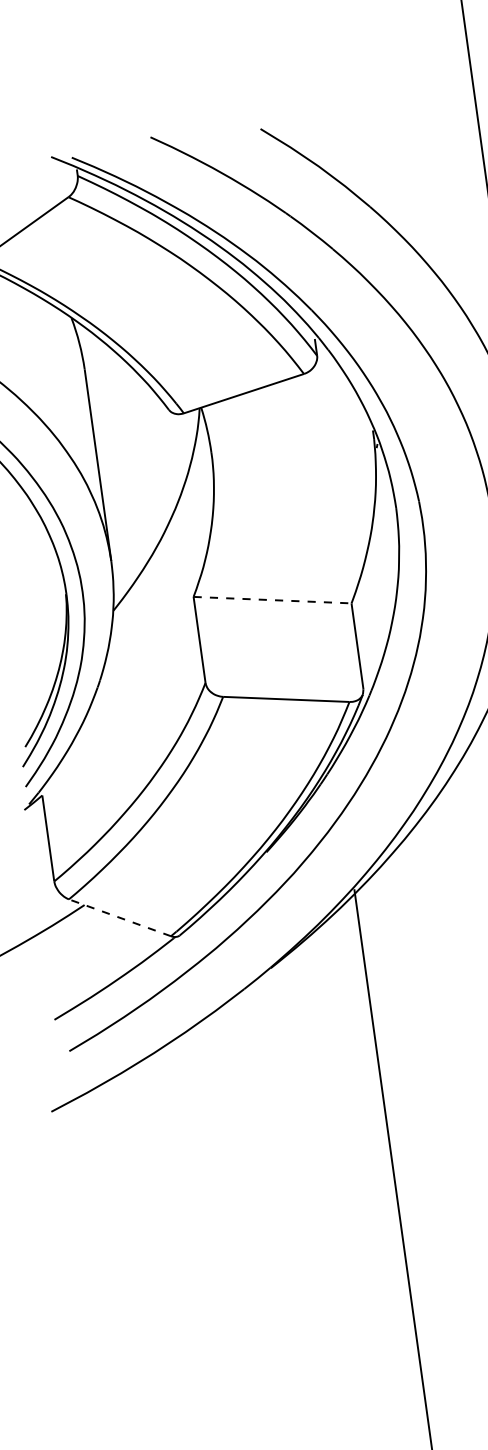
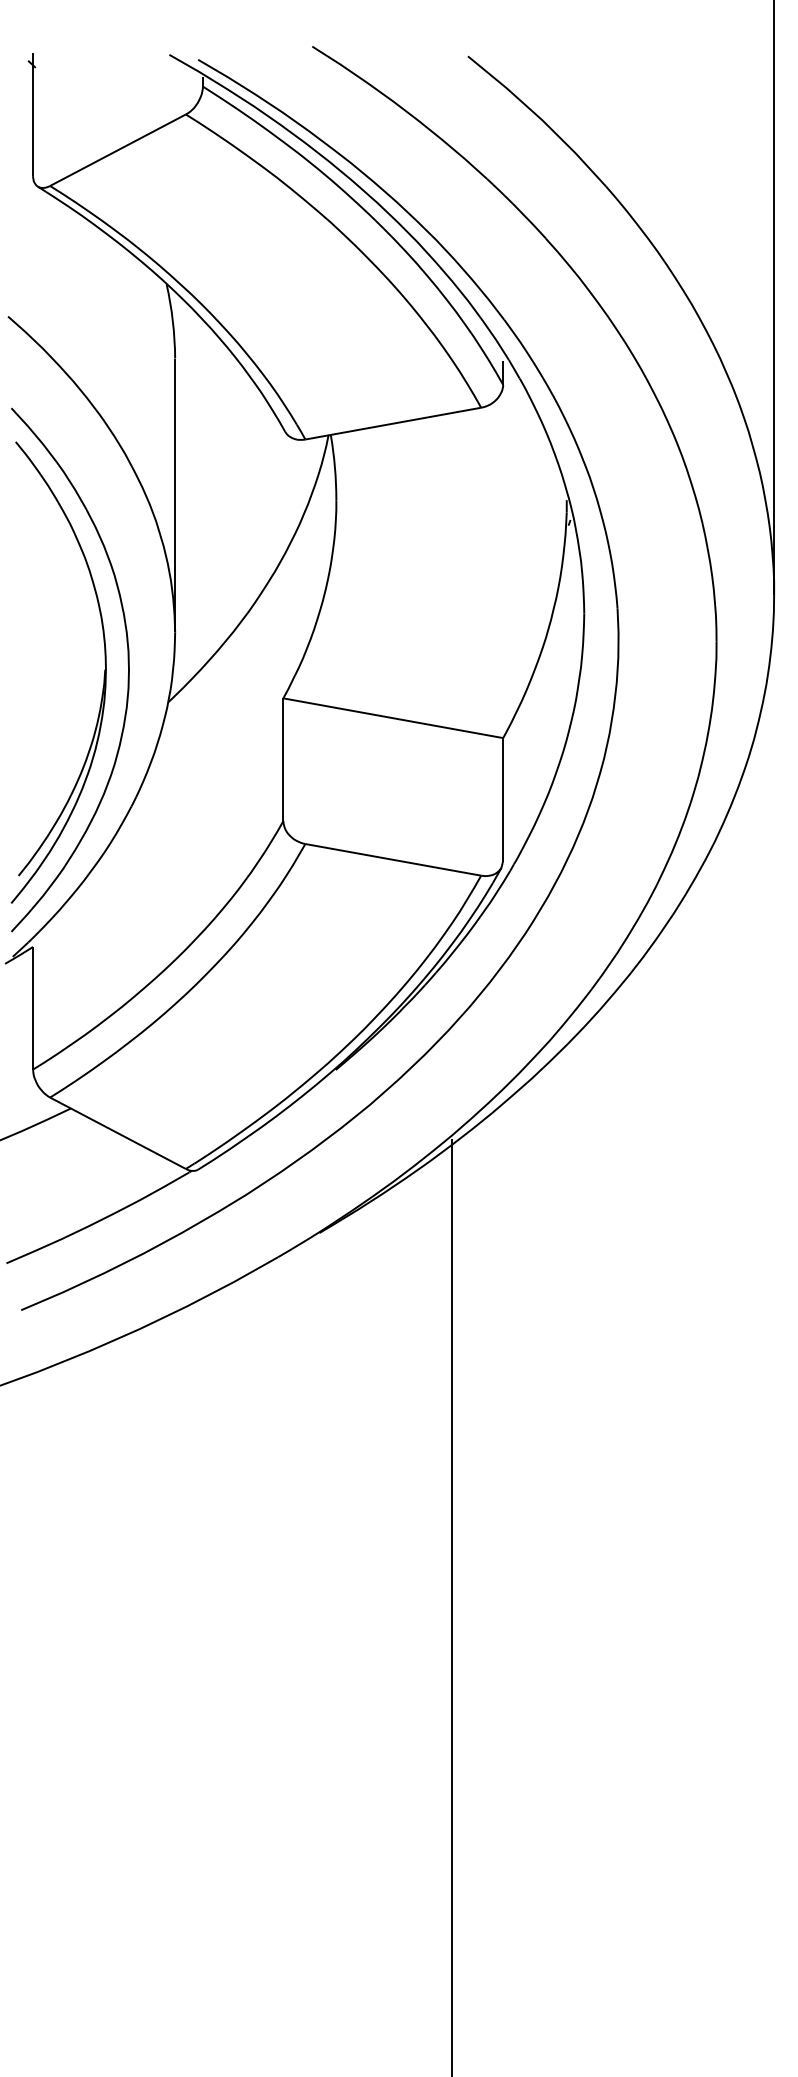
line: (272, 600) -> (393, 718), dashed -> solid
line: (120, 917) -> (118, 1133), dashed -> solid

